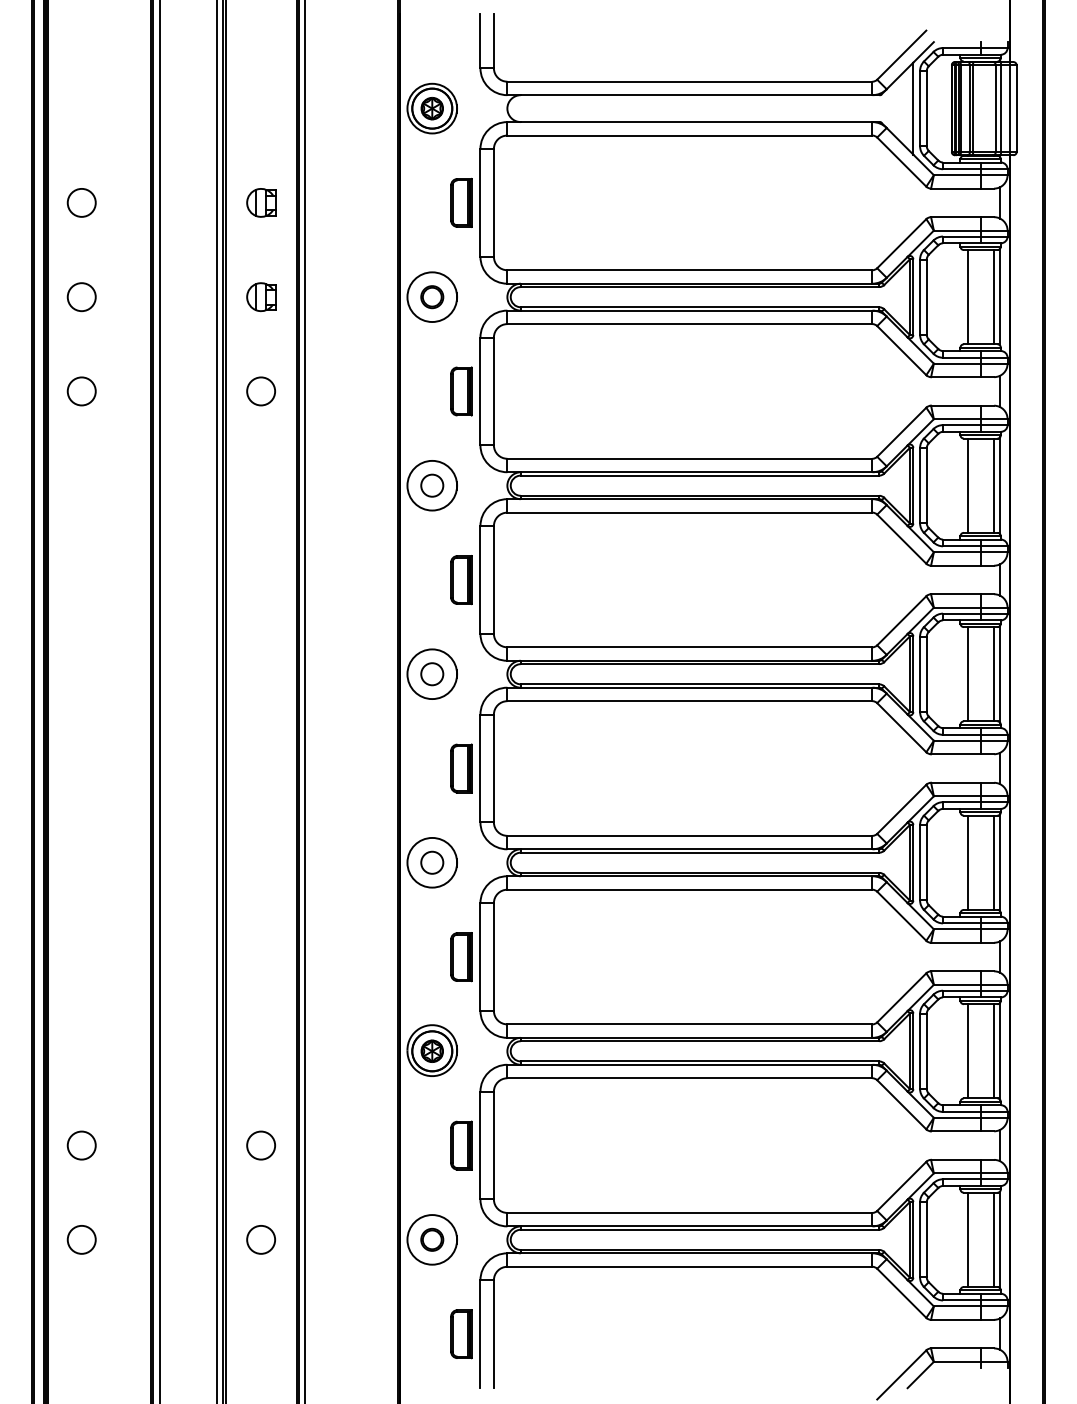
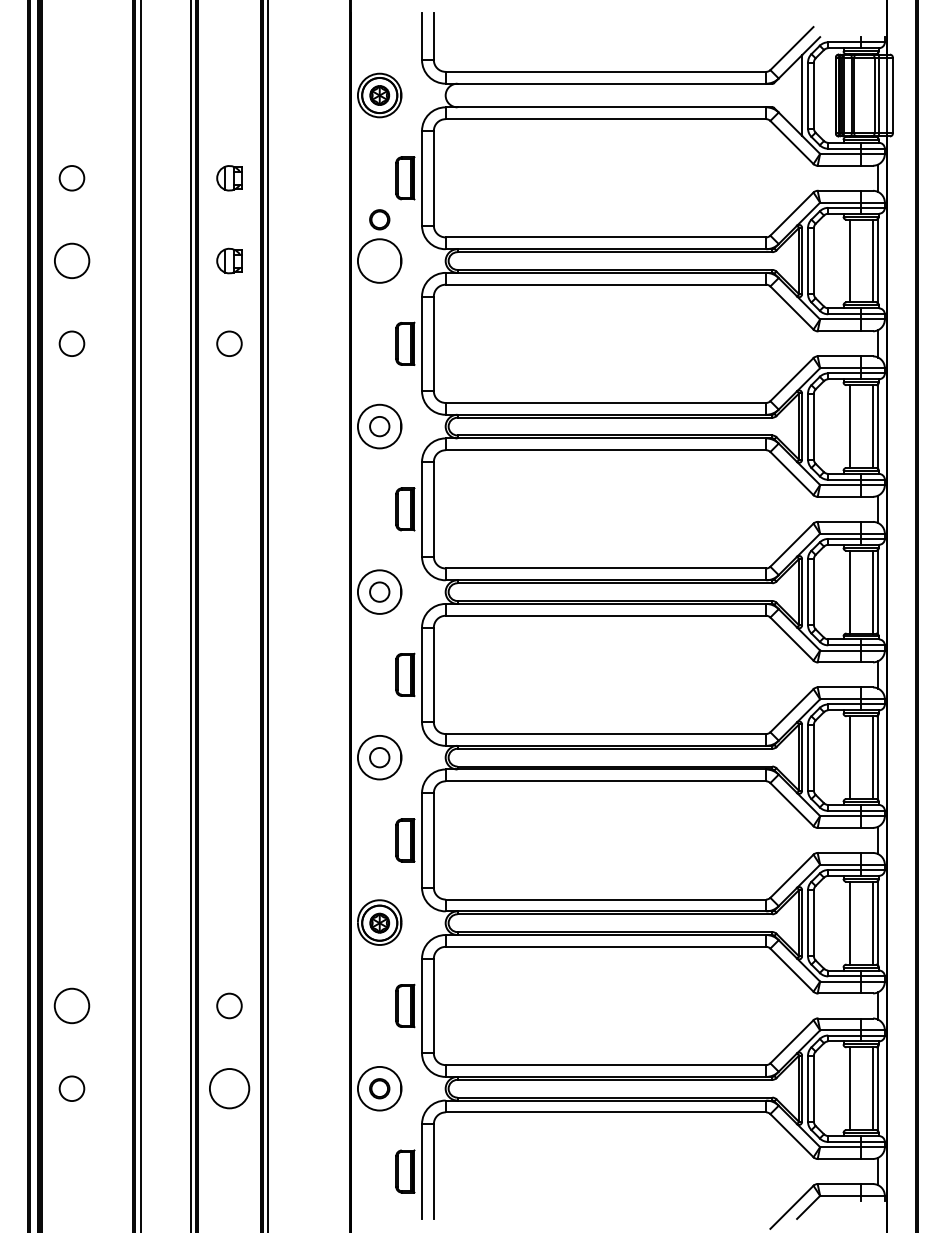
circle: (81, 297) -> (71, 261), size x1.4
part: (432, 297) -> (379, 220), moved
circle: (81, 1145) -> (71, 1005), size x1.4
circle: (260, 1239) -> (228, 1088), size x1.6

